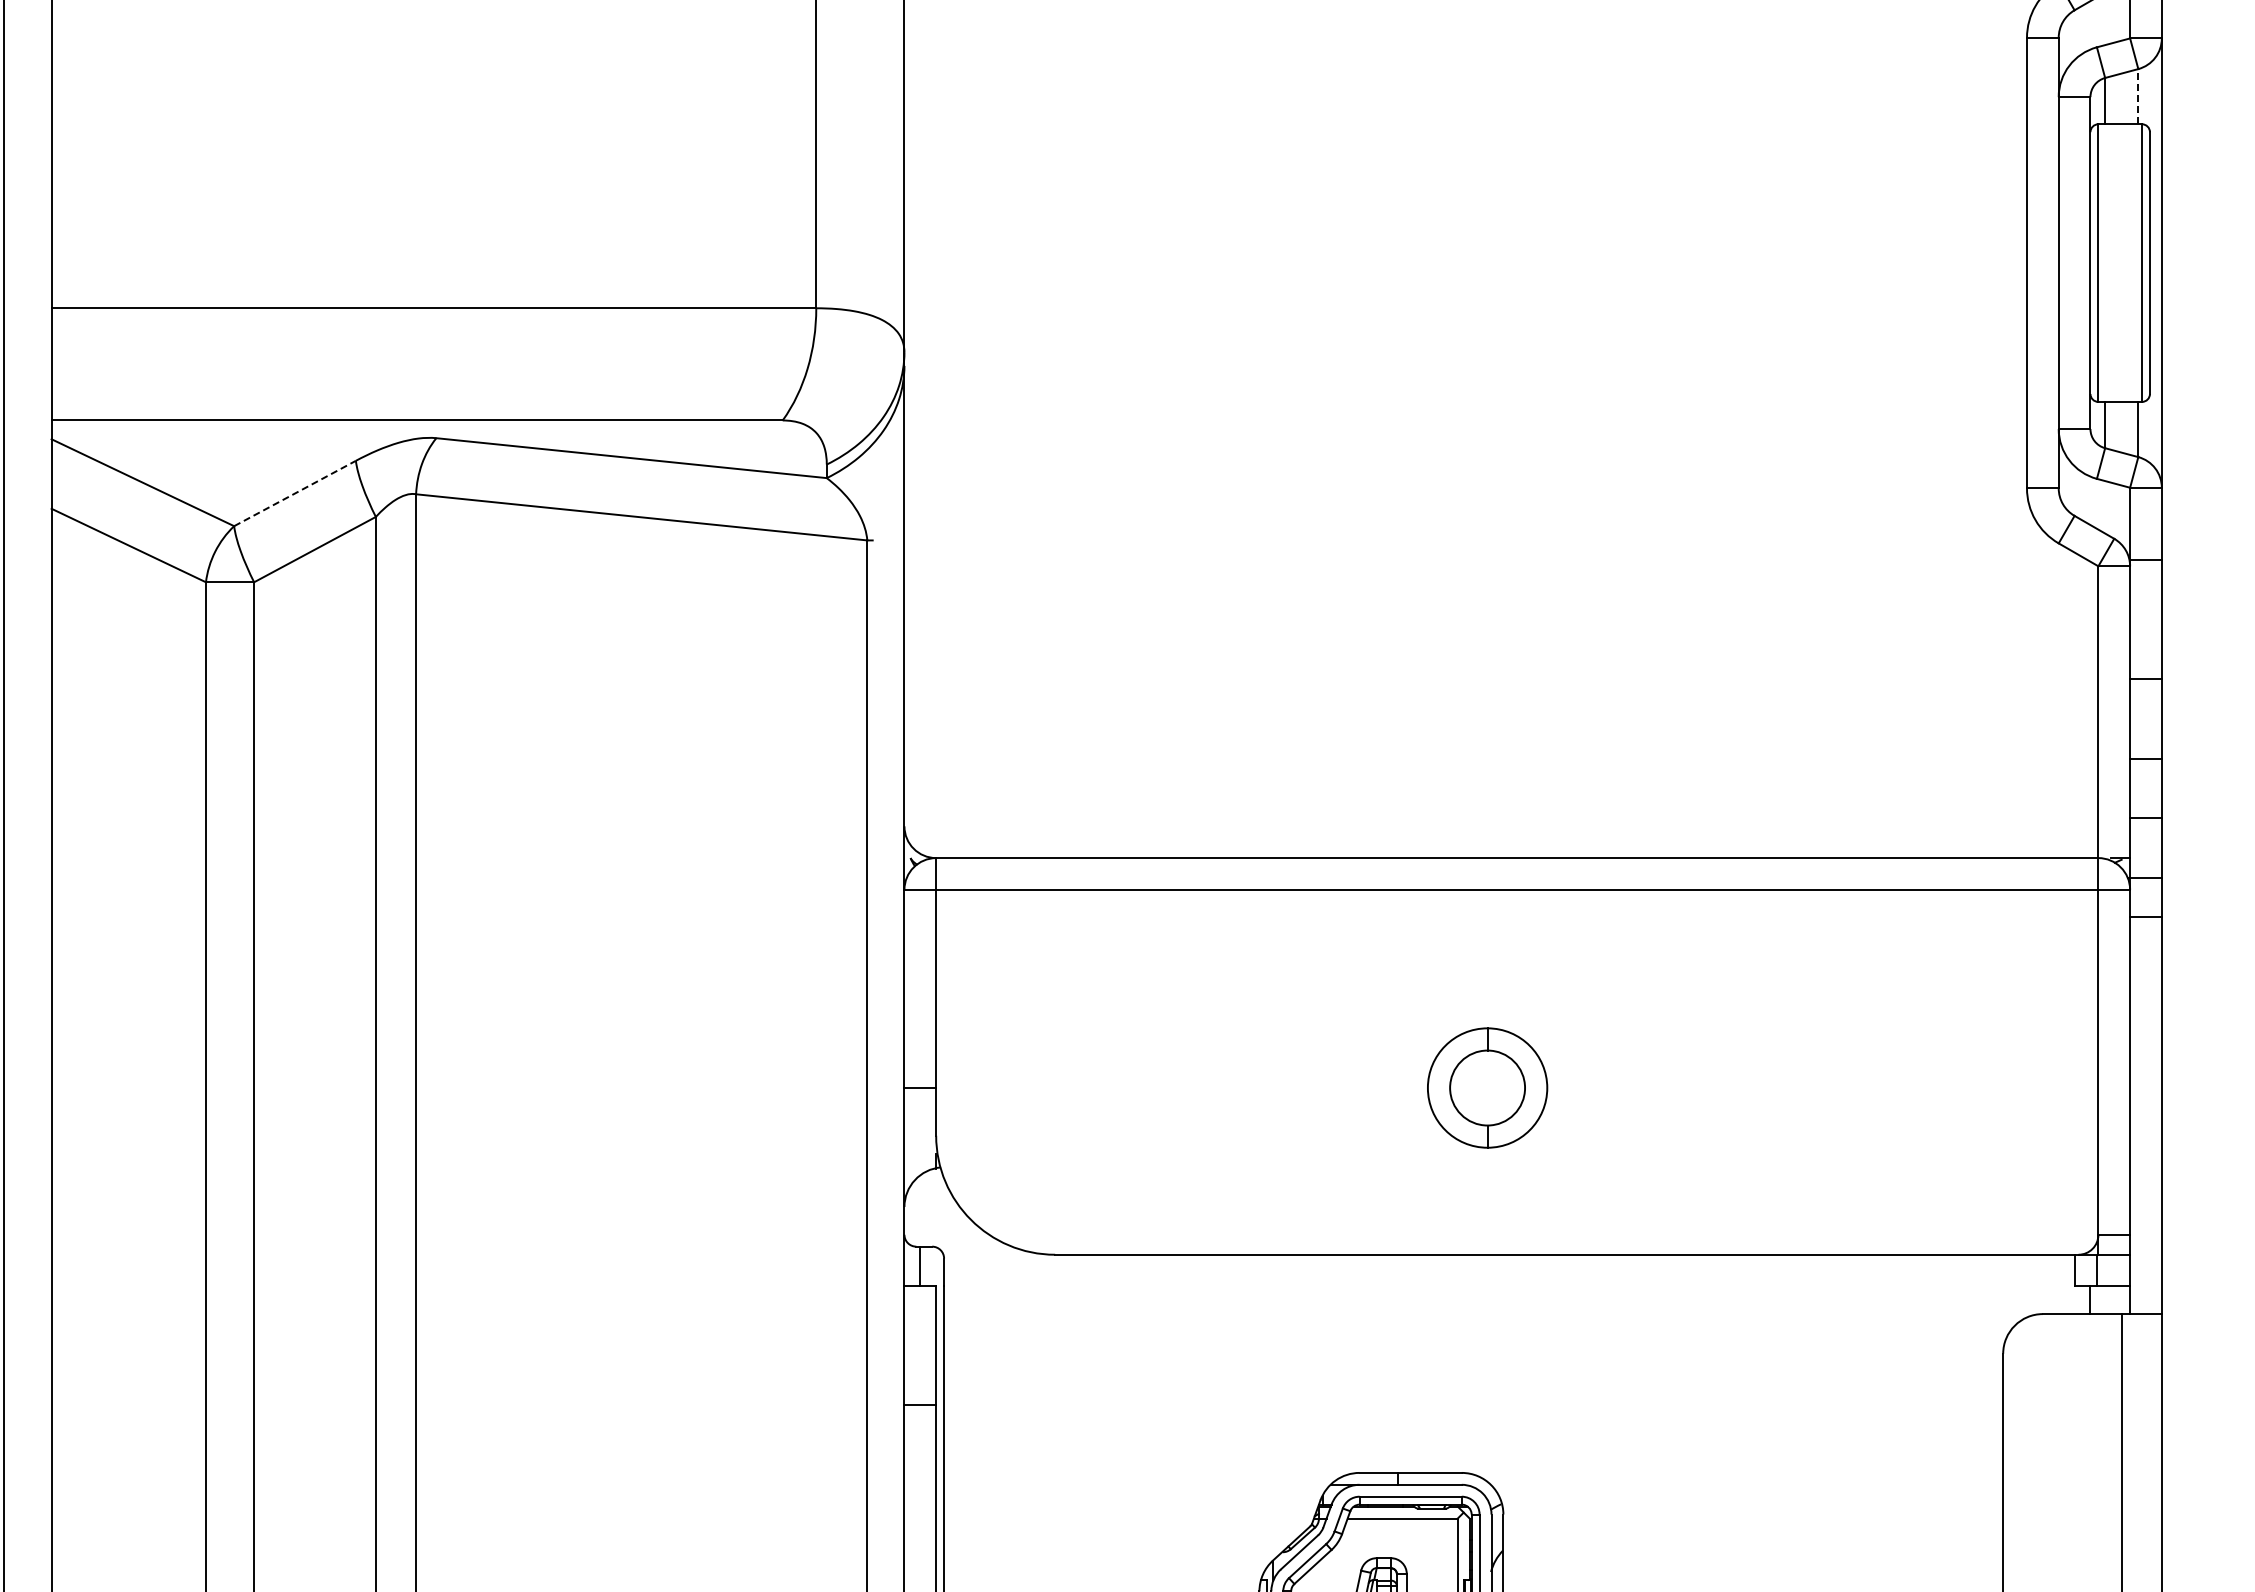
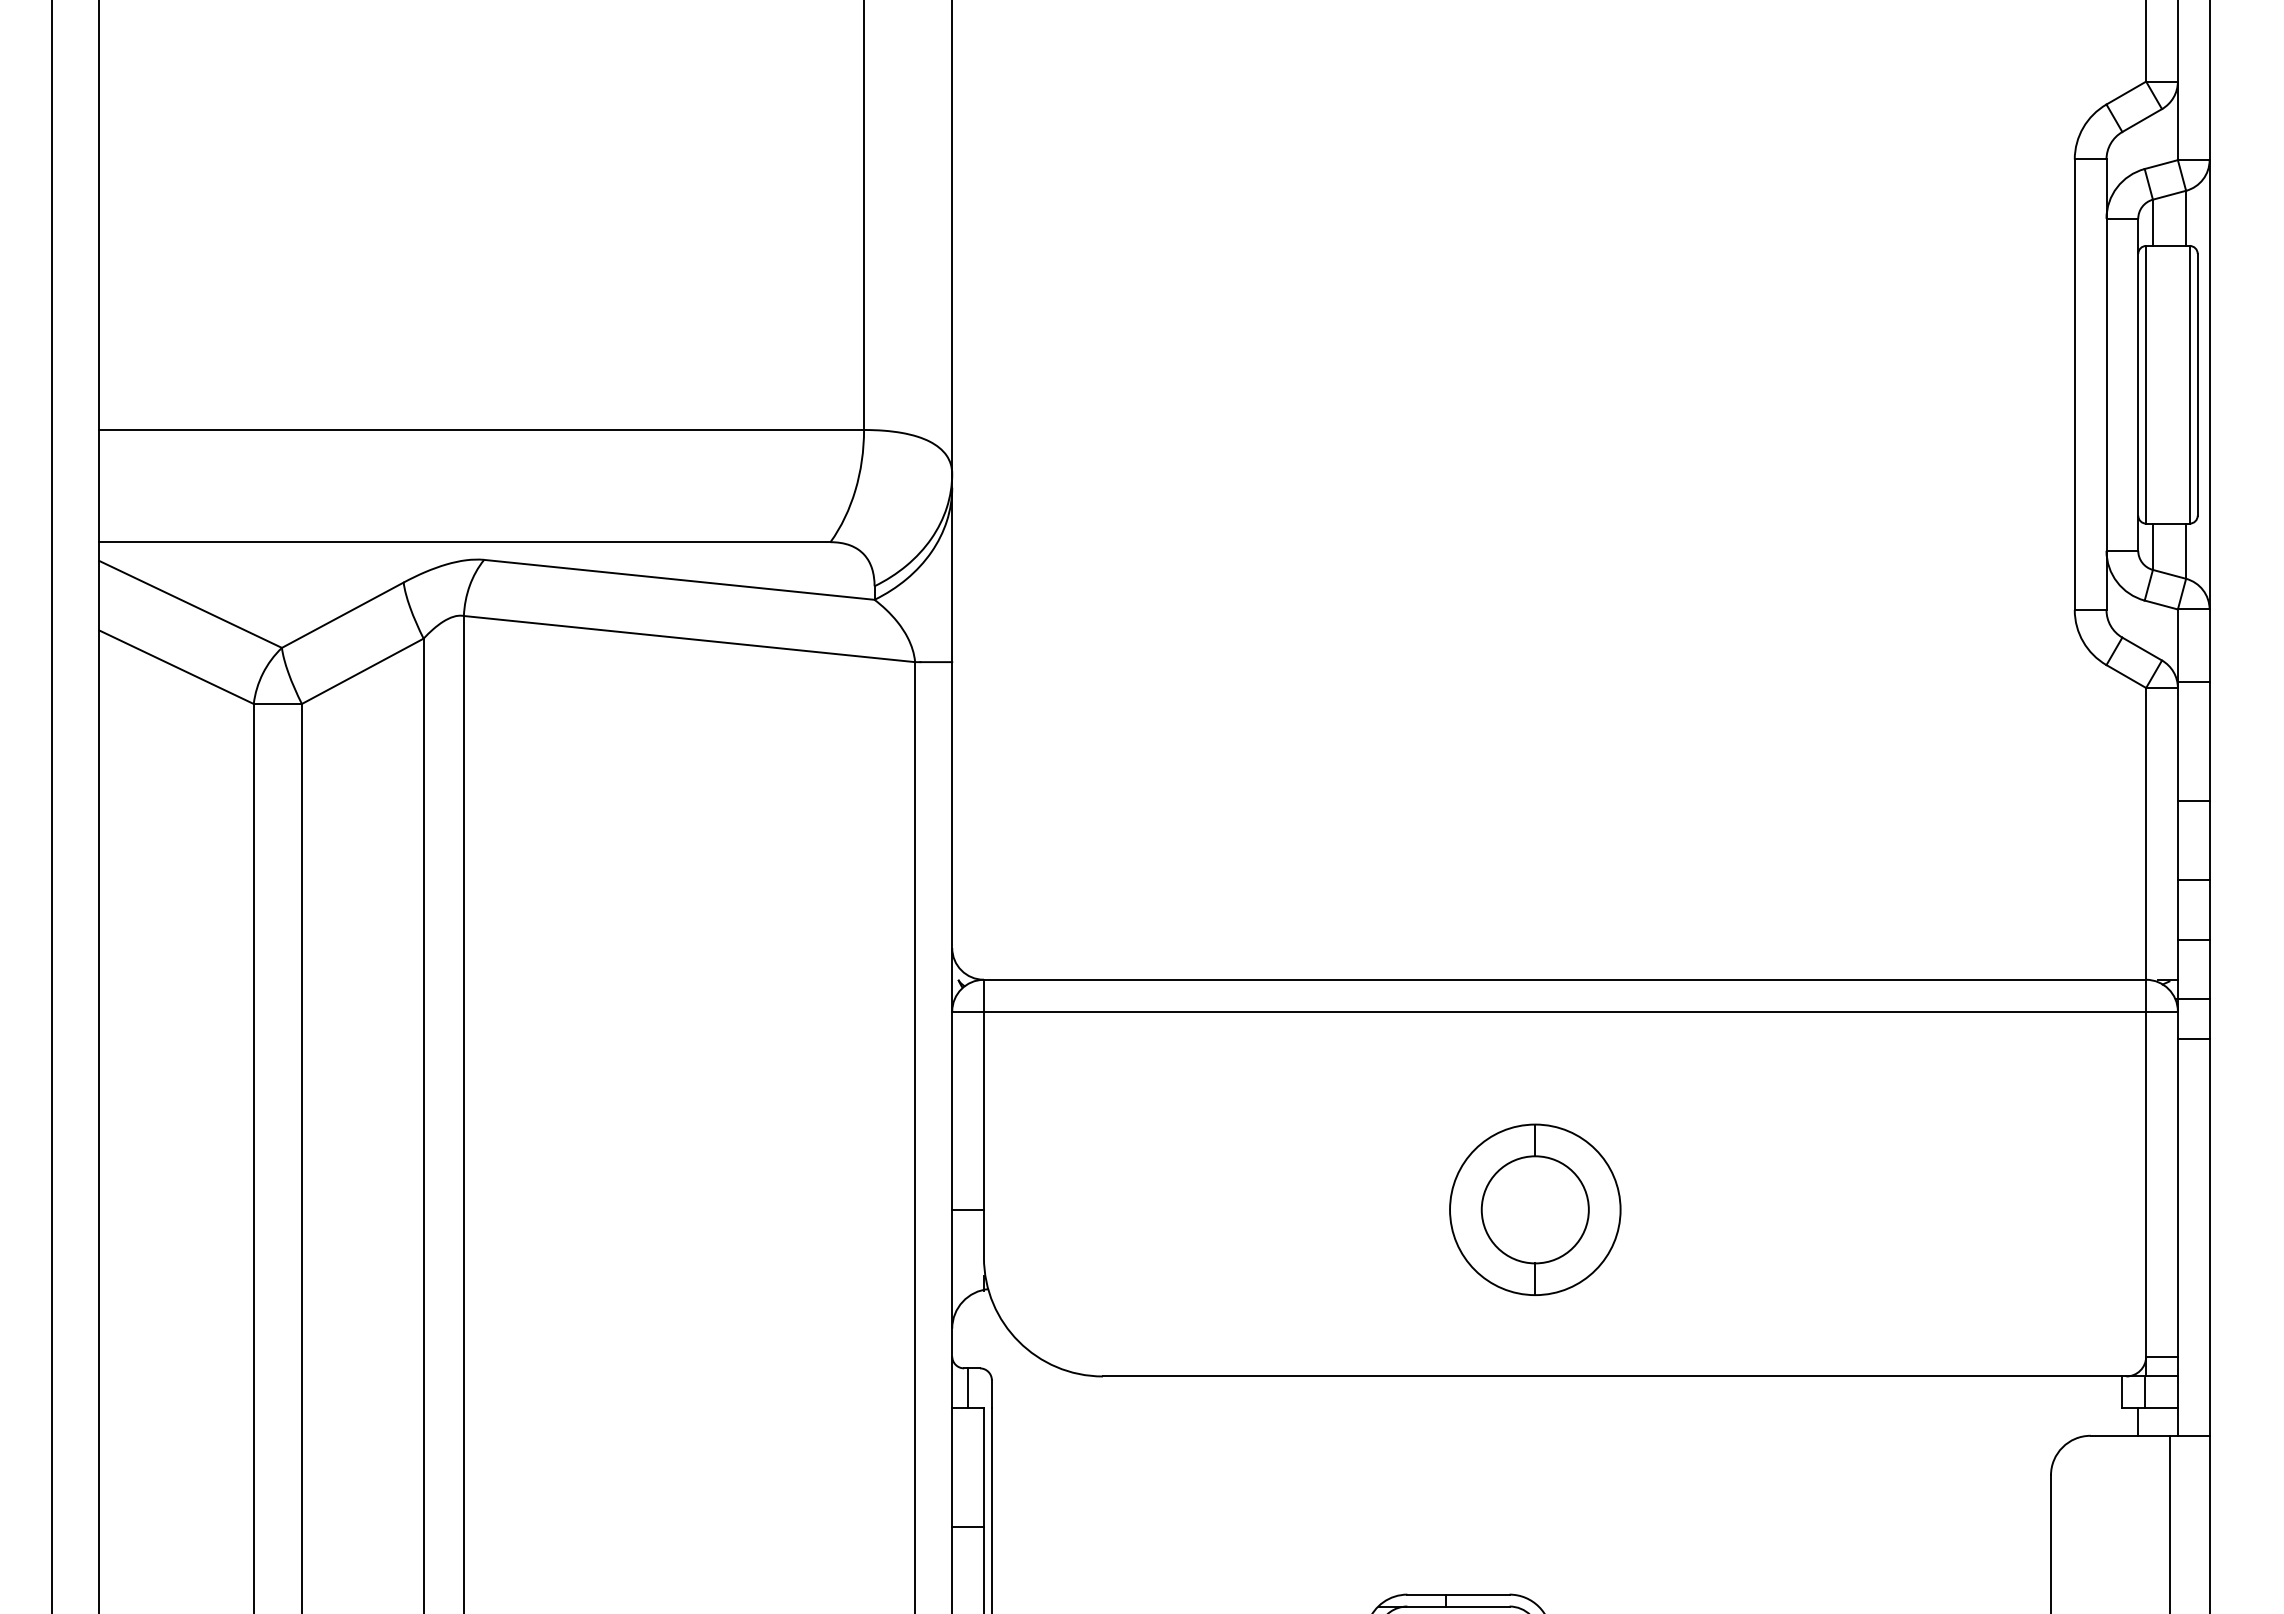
line: (2138, 96) -> (2186, 218), dashed -> solid
line: (295, 492) -> (343, 614), dashed -> solid
line: (888, 540) -> (936, 662), added
part: (1487, 1087) -> (1535, 1209), size x1.43

